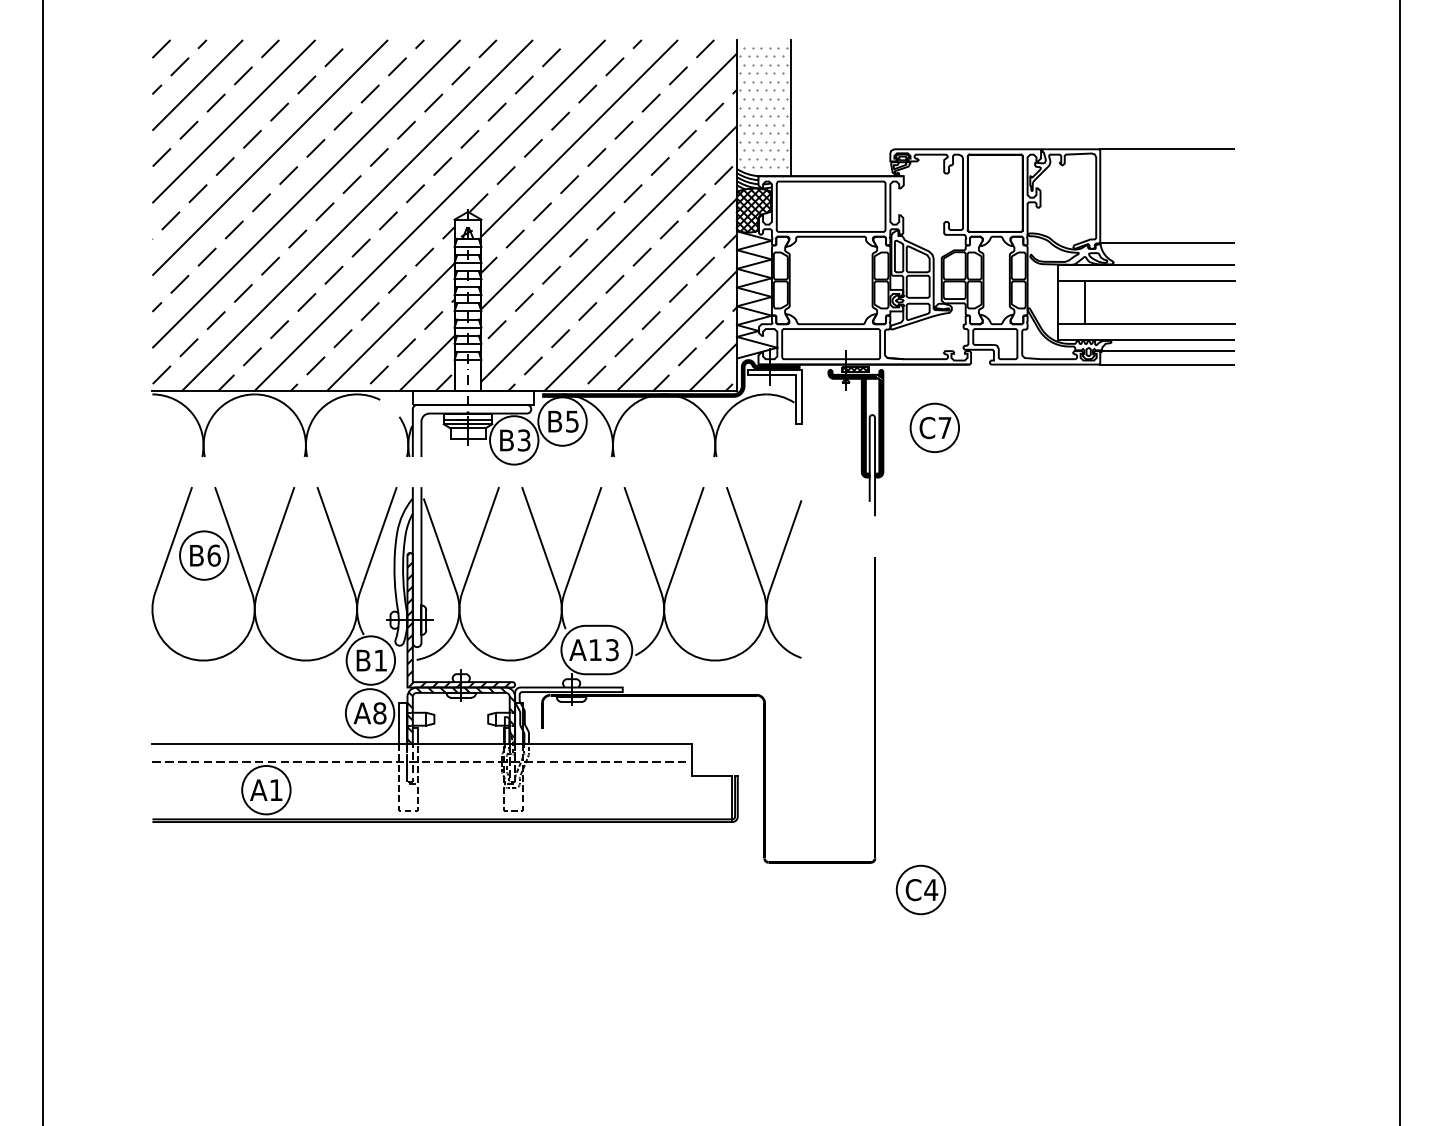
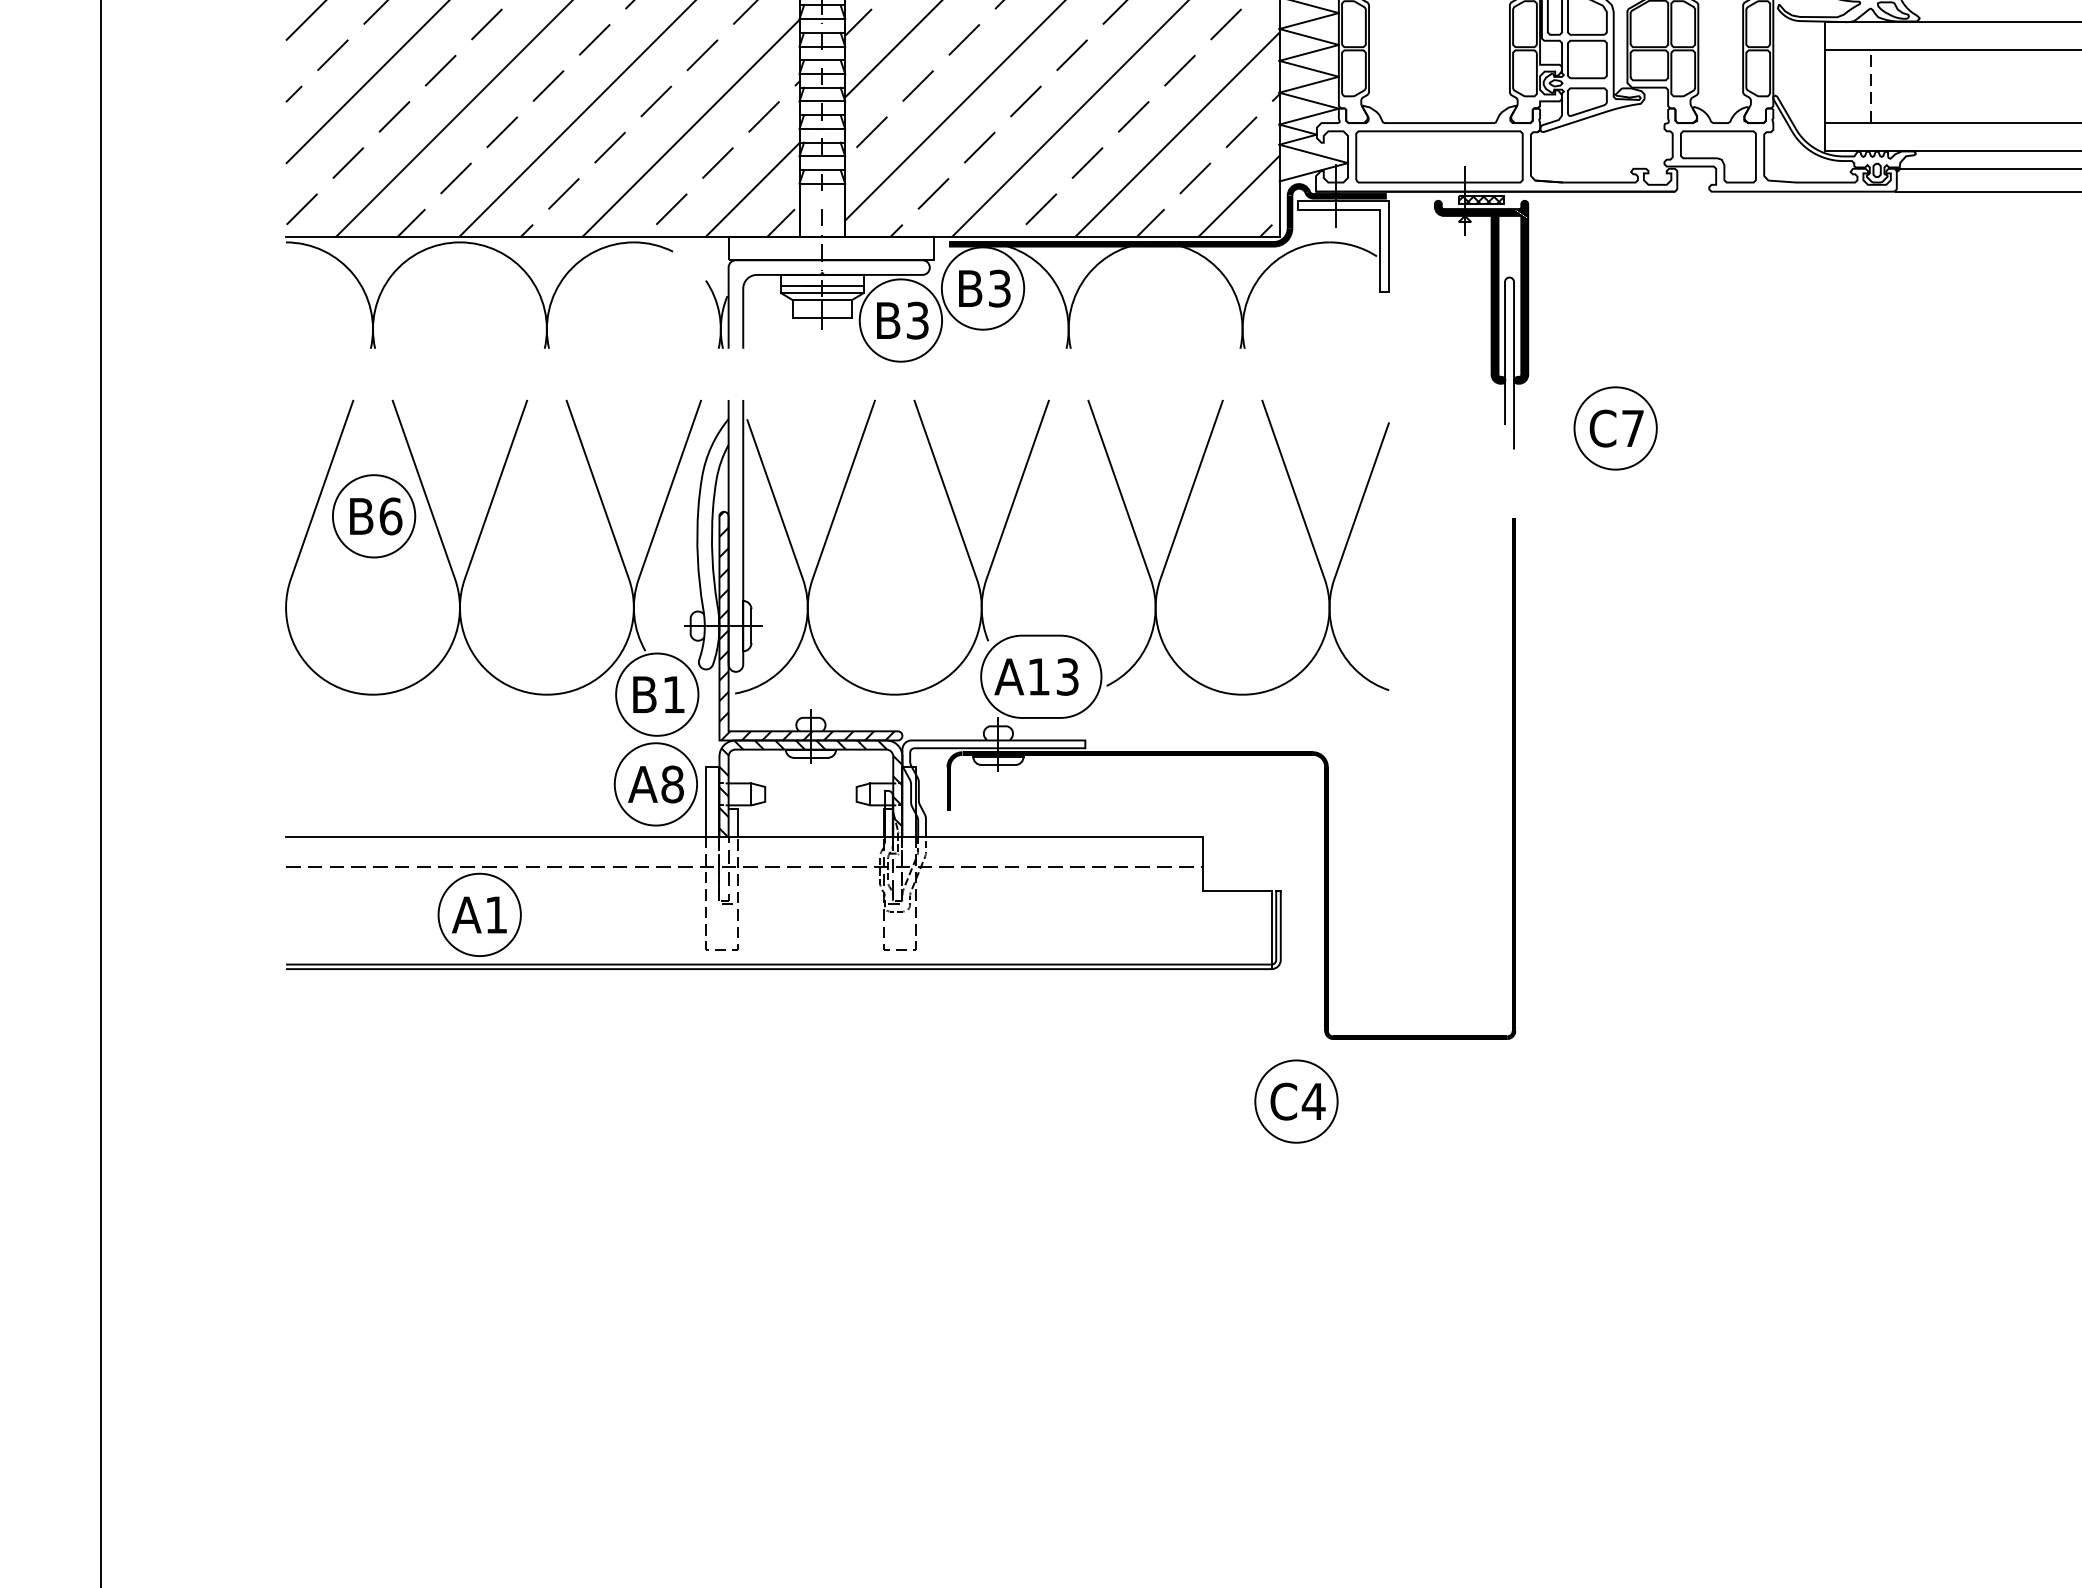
line: (1084, 302) -> (1870, 86), solid -> dashed
text: (572, 421) -> (999, 288), B5 -> B3
part: (934, 427) -> (1615, 427), moved
part: (920, 889) -> (1295, 1100), moved

